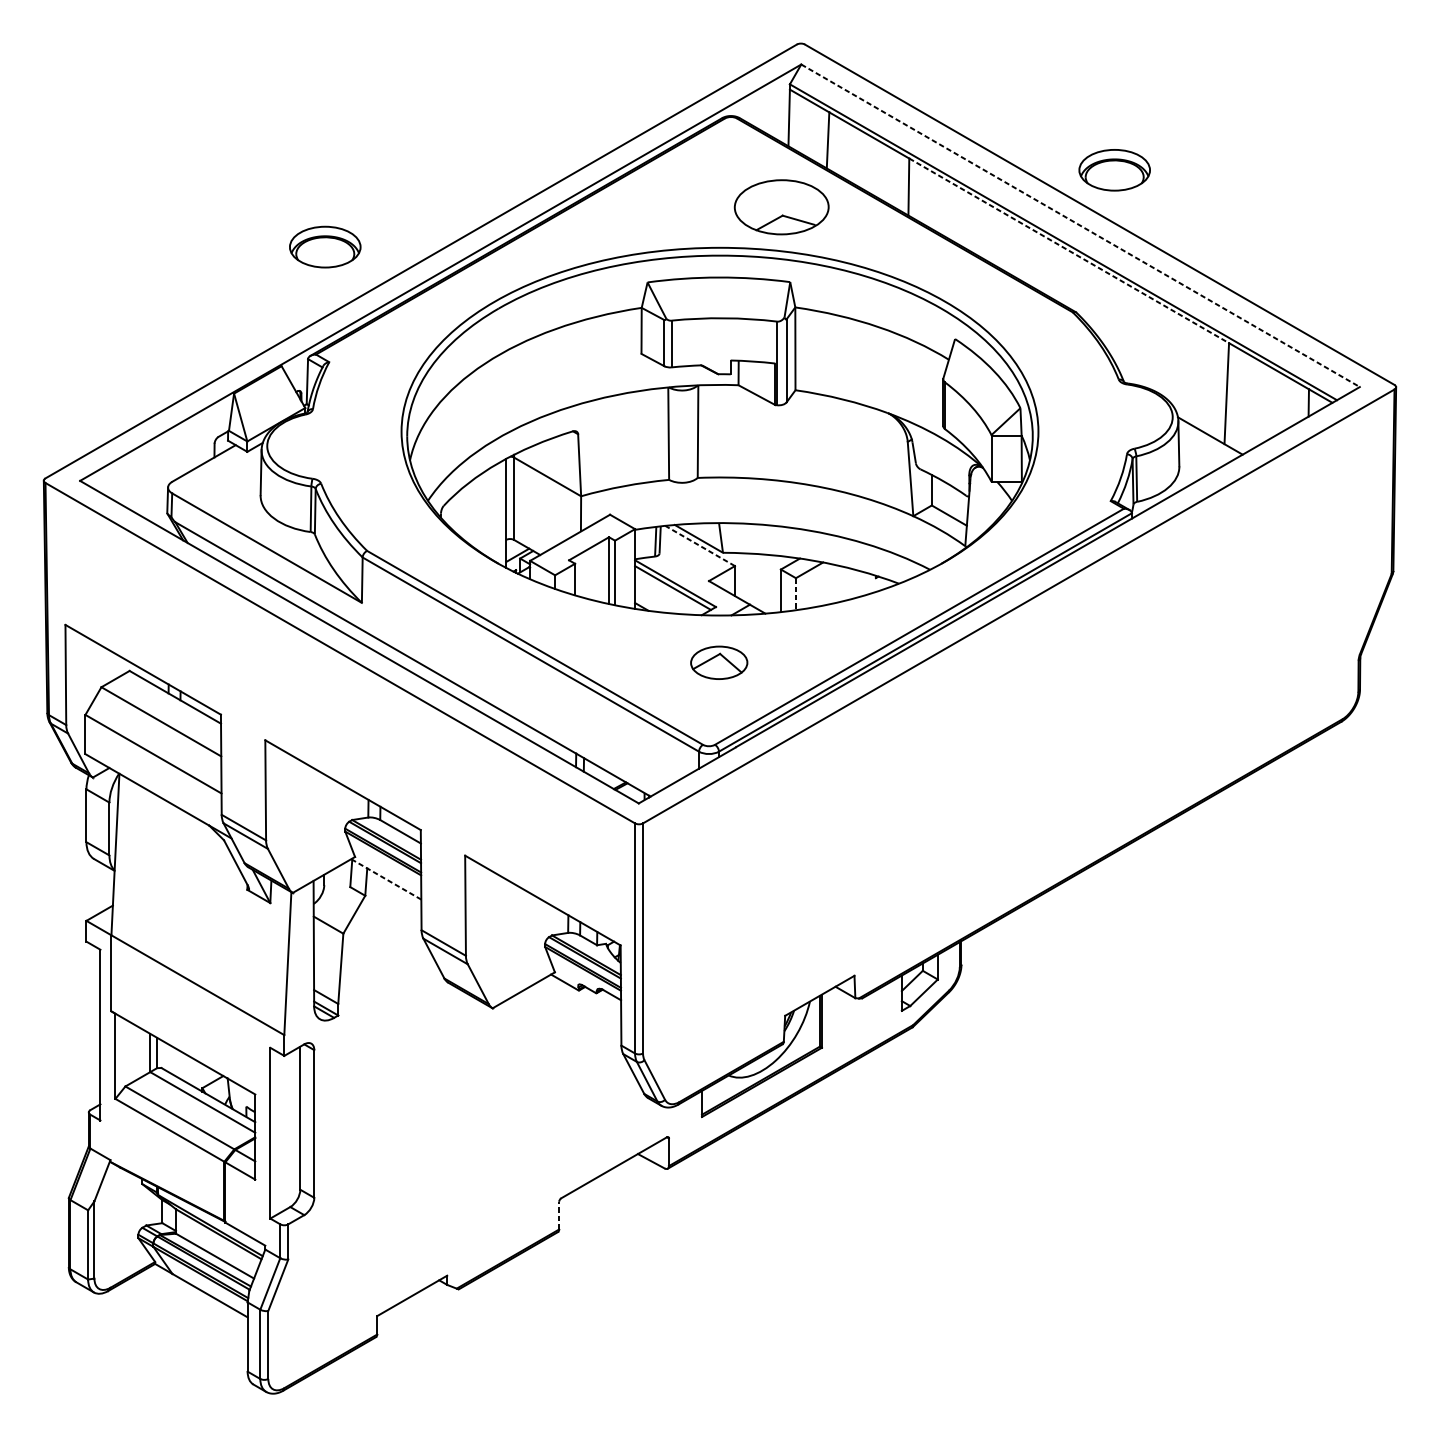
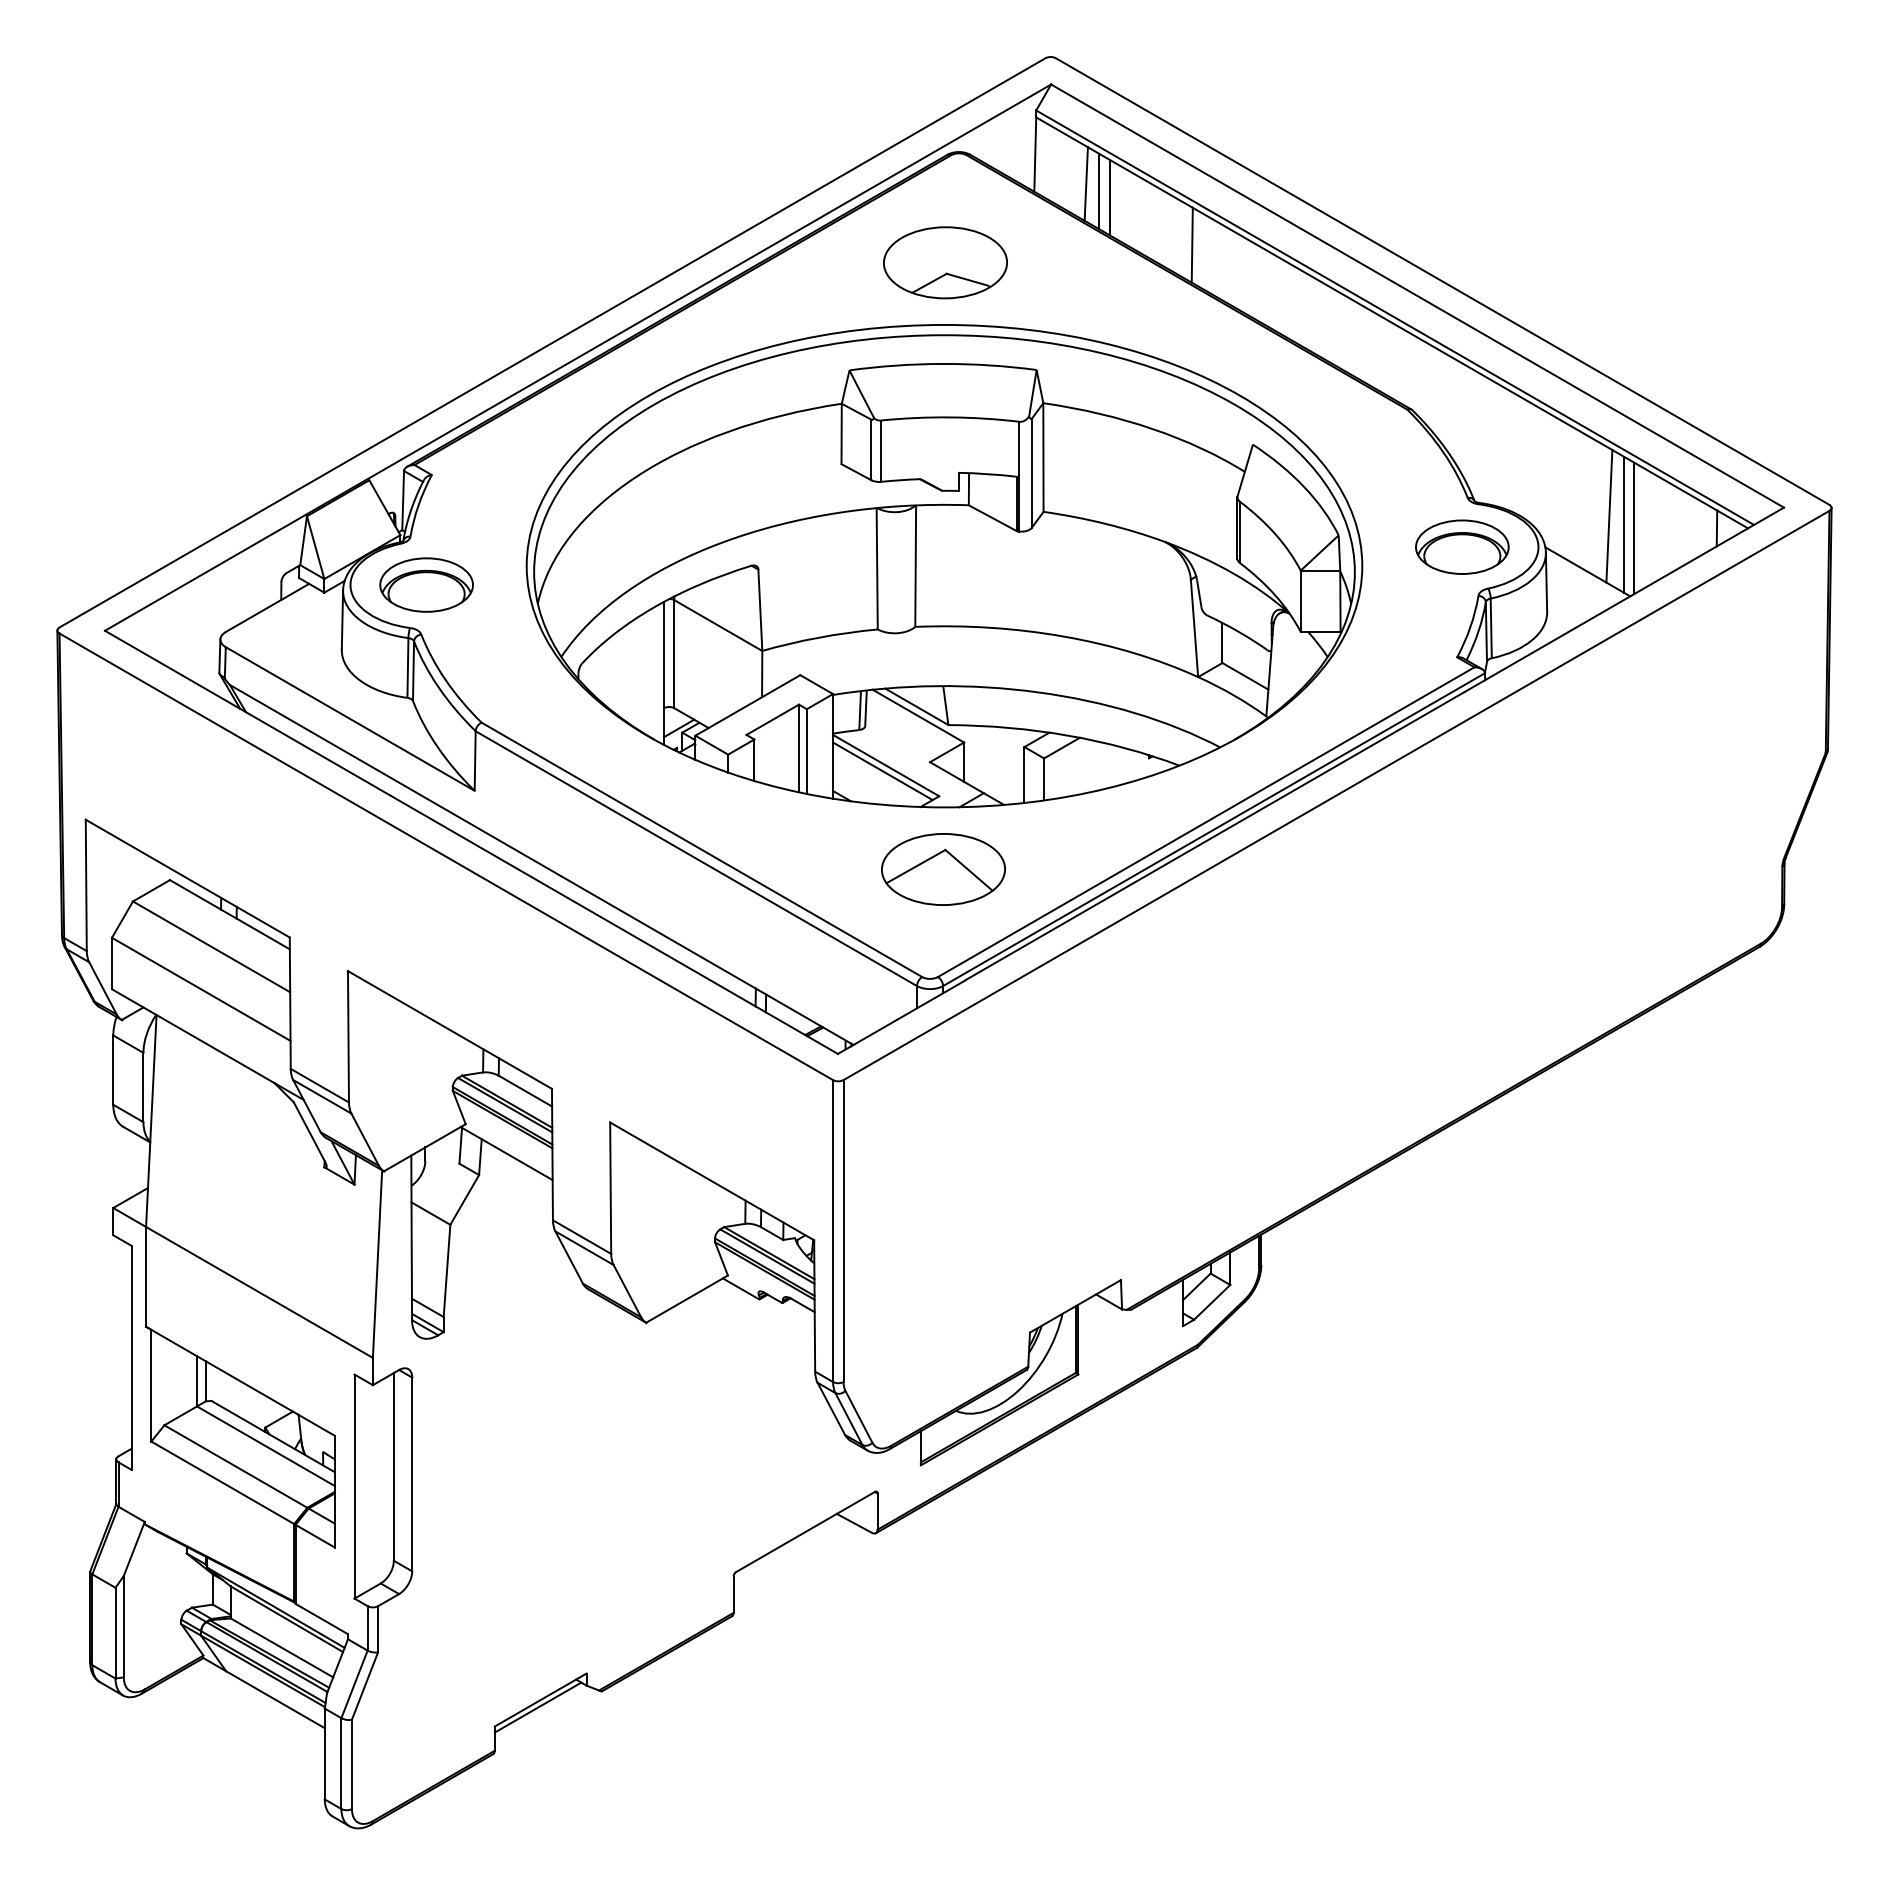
line: (838, 146) -> (1099, 191), added
line: (845, 150) -> (1109, 197), added
part: (1114, 169) -> (1462, 546), moved
part: (781, 207) -> (945, 262), moved
line: (1081, 226) -> (1418, 296), dashed -> solid
part: (325, 246) -> (426, 584), moved
line: (1069, 251) -> (1403, 329), dashed -> solid
line: (1237, 399) -> (1623, 524), added
line: (1245, 402) -> (1634, 528), added
line: (700, 546) -> (918, 716), dashed -> solid
line: (796, 594) -> (1044, 779), dashed -> solid
part: (719, 662) -> (943, 869), size x1.67
line: (386, 879) -> (506, 1153), dashed -> solid
line: (559, 1215) -> (733, 1594), dashed -> solid
line: (409, 1301) -> (537, 1707), added

